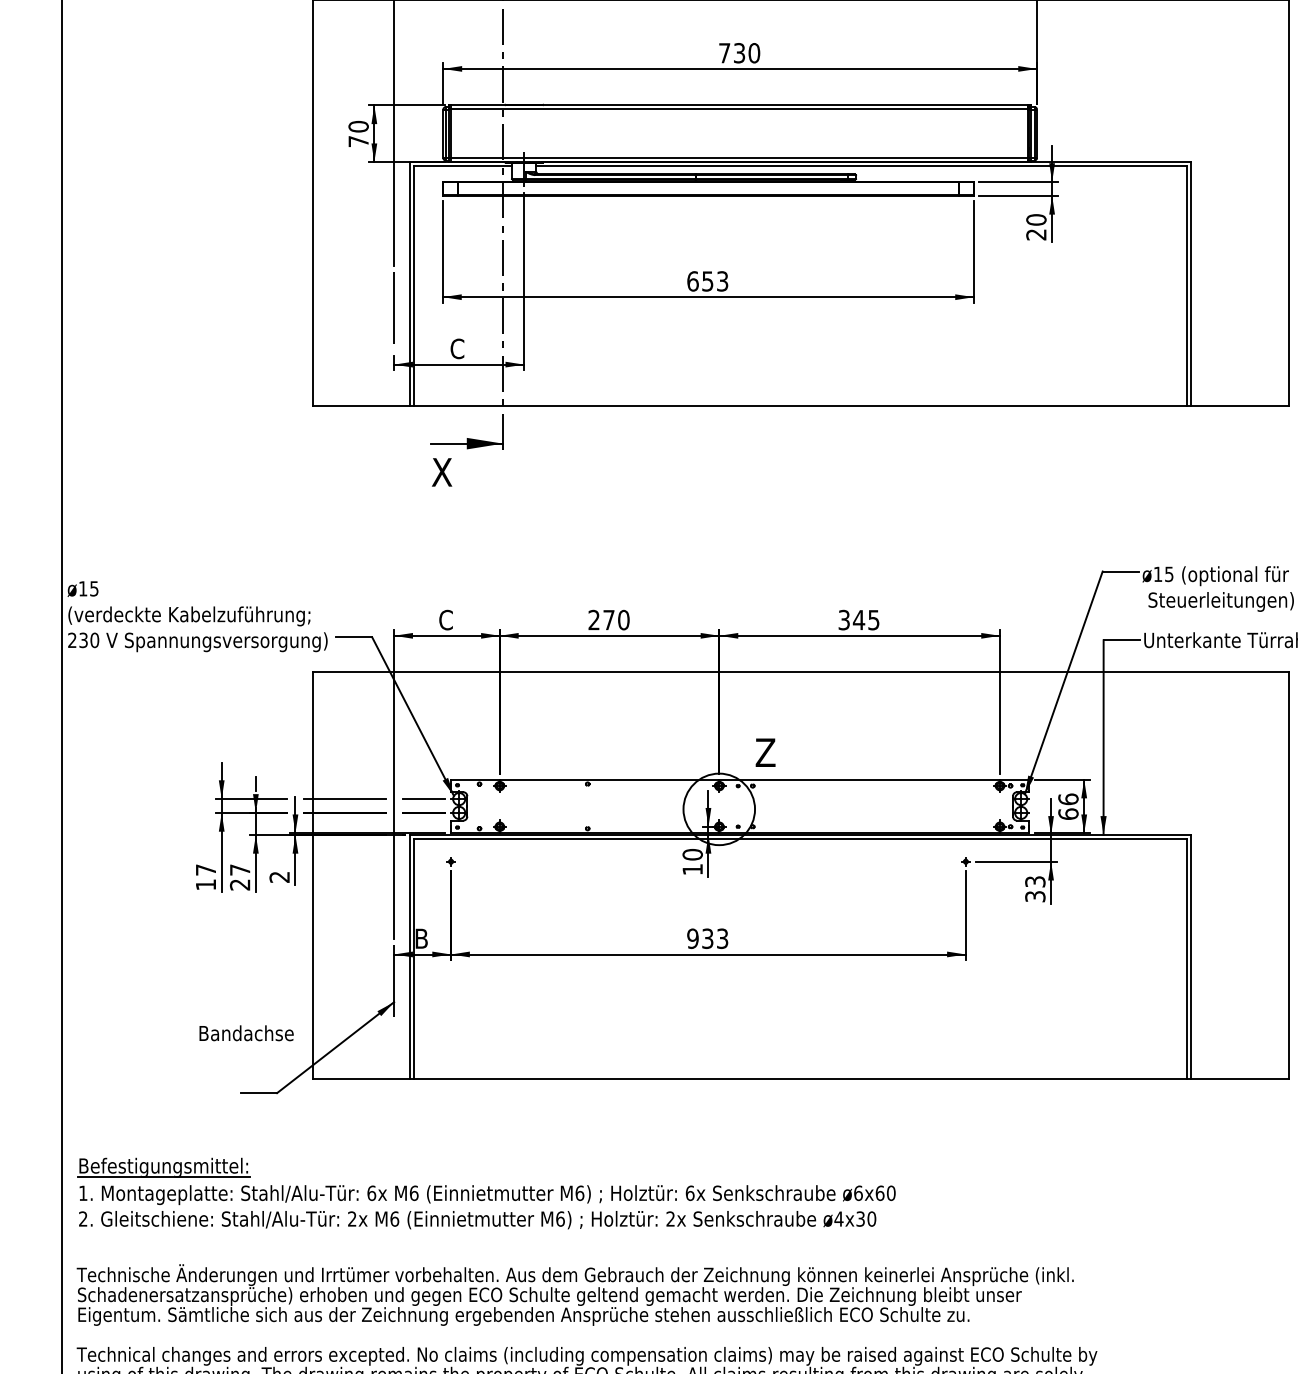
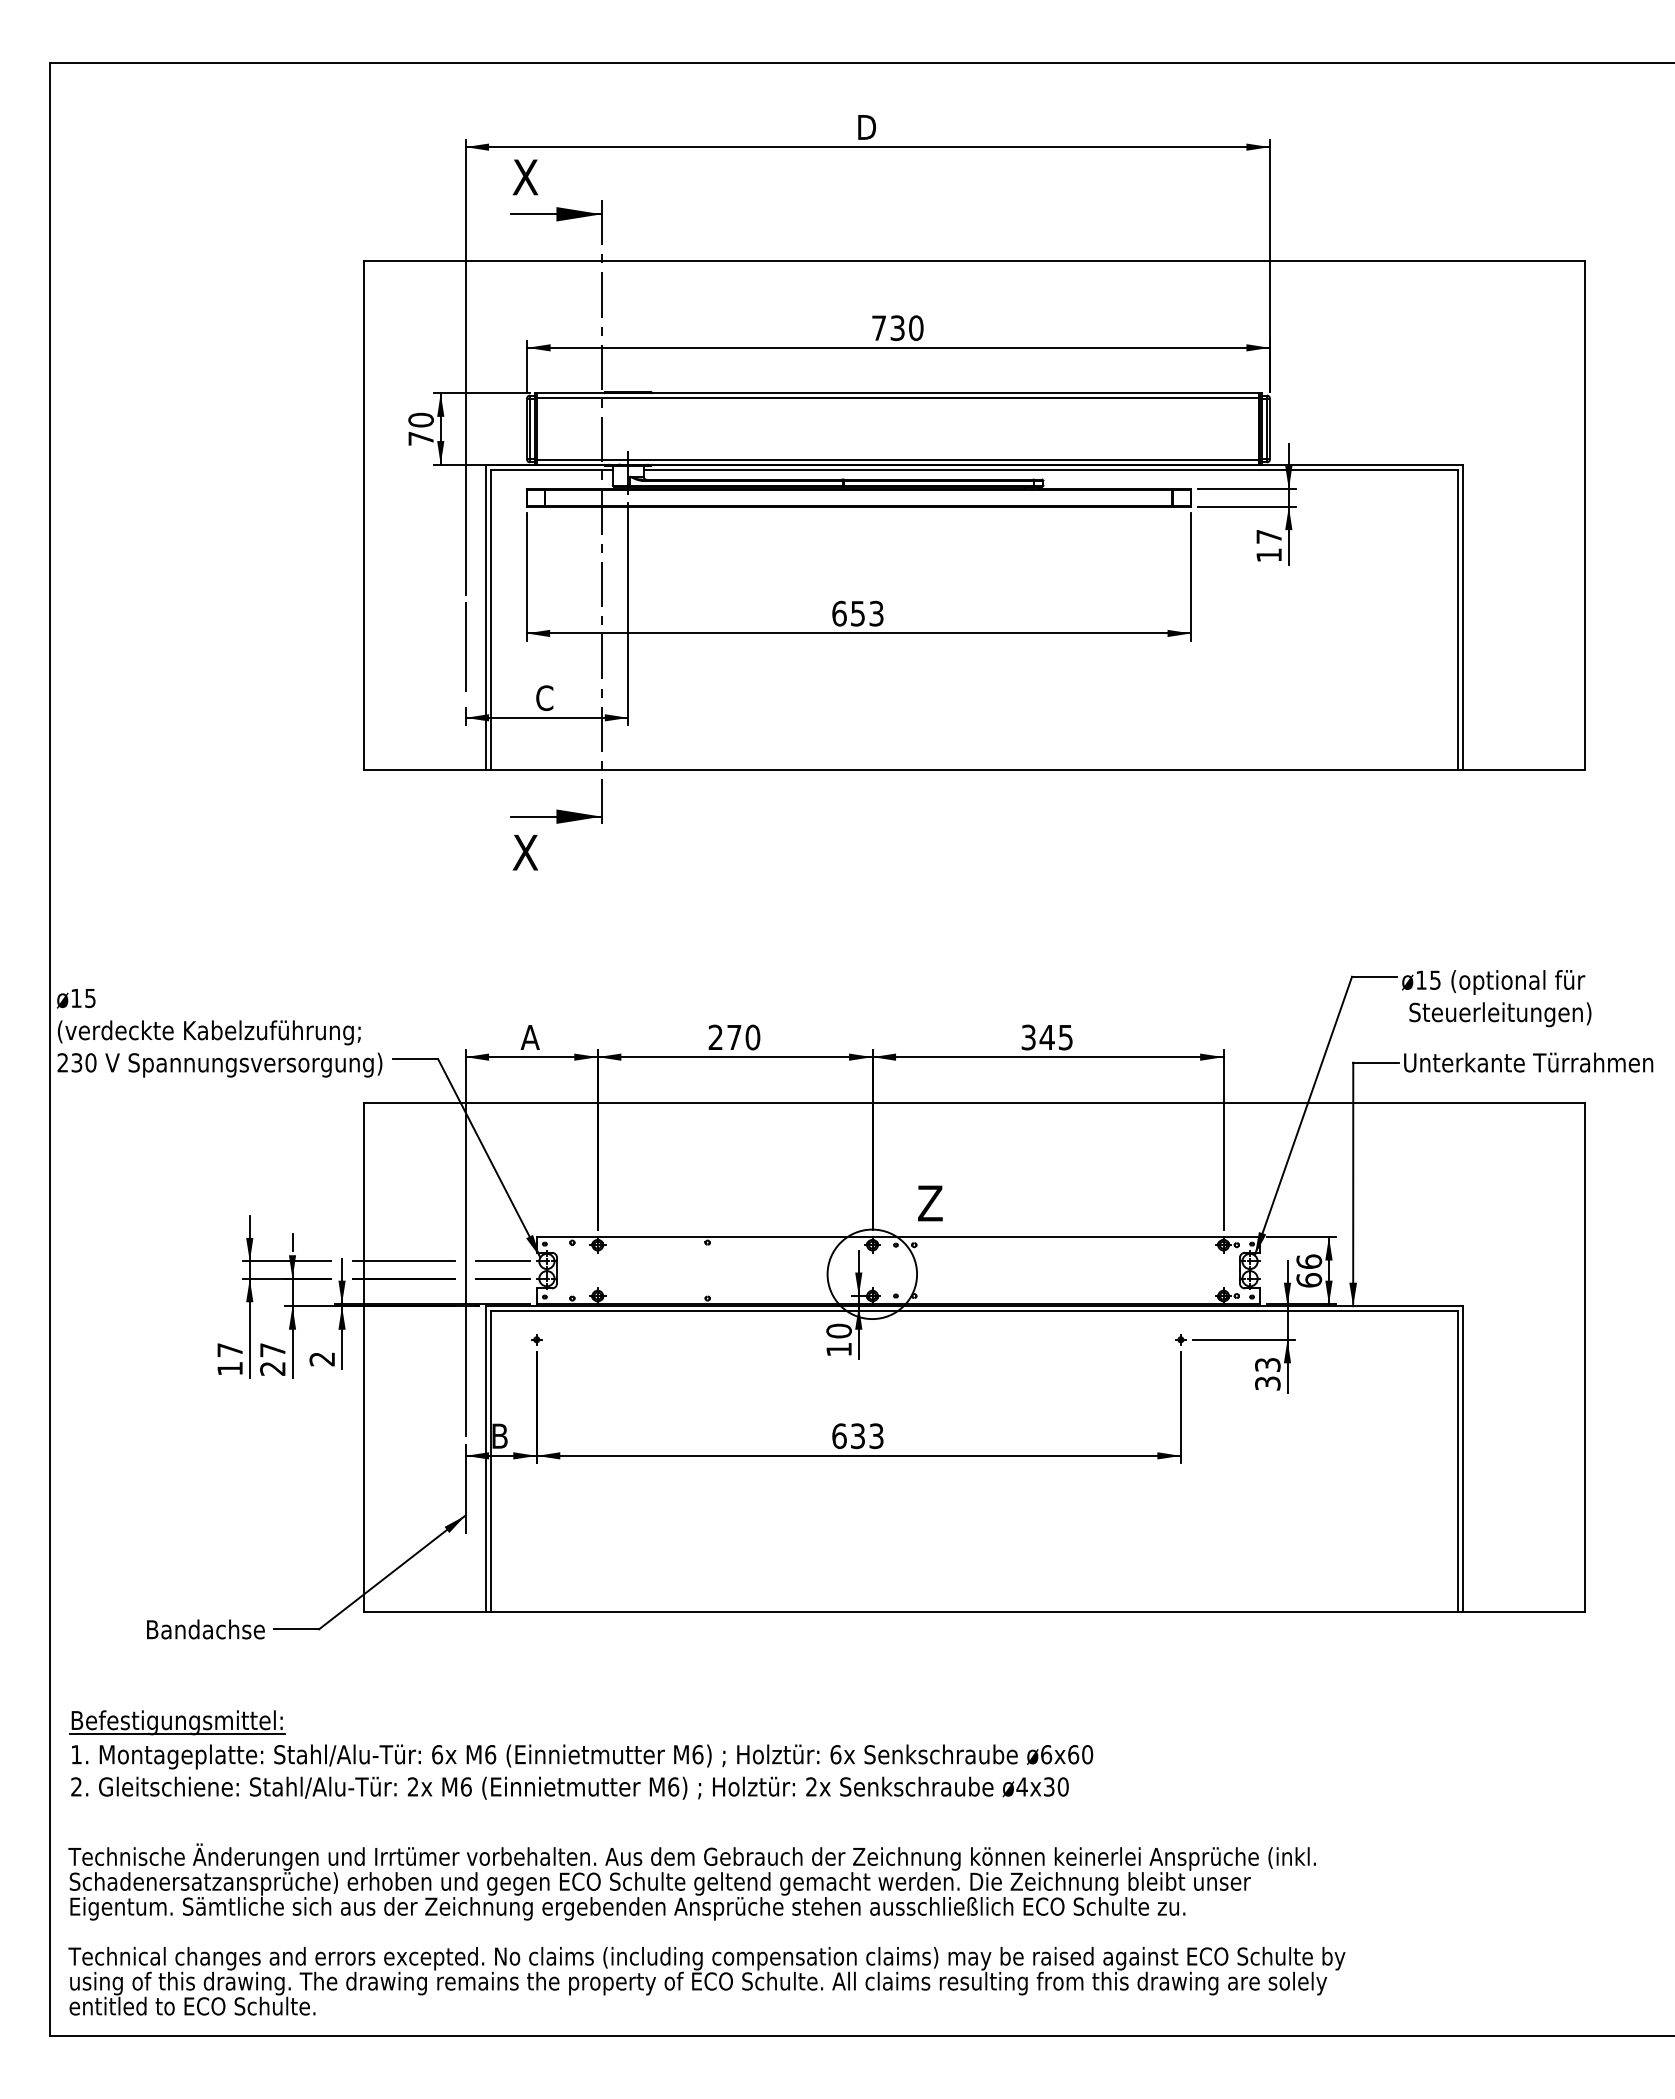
text: (1035, 226) -> (1268, 545), 20 -> 17
text: (445, 620) -> (529, 1037), C -> A
text: (693, 938) -> (839, 1436), 933 -> 633
text: (246, 1033) -> (205, 1629), moved

